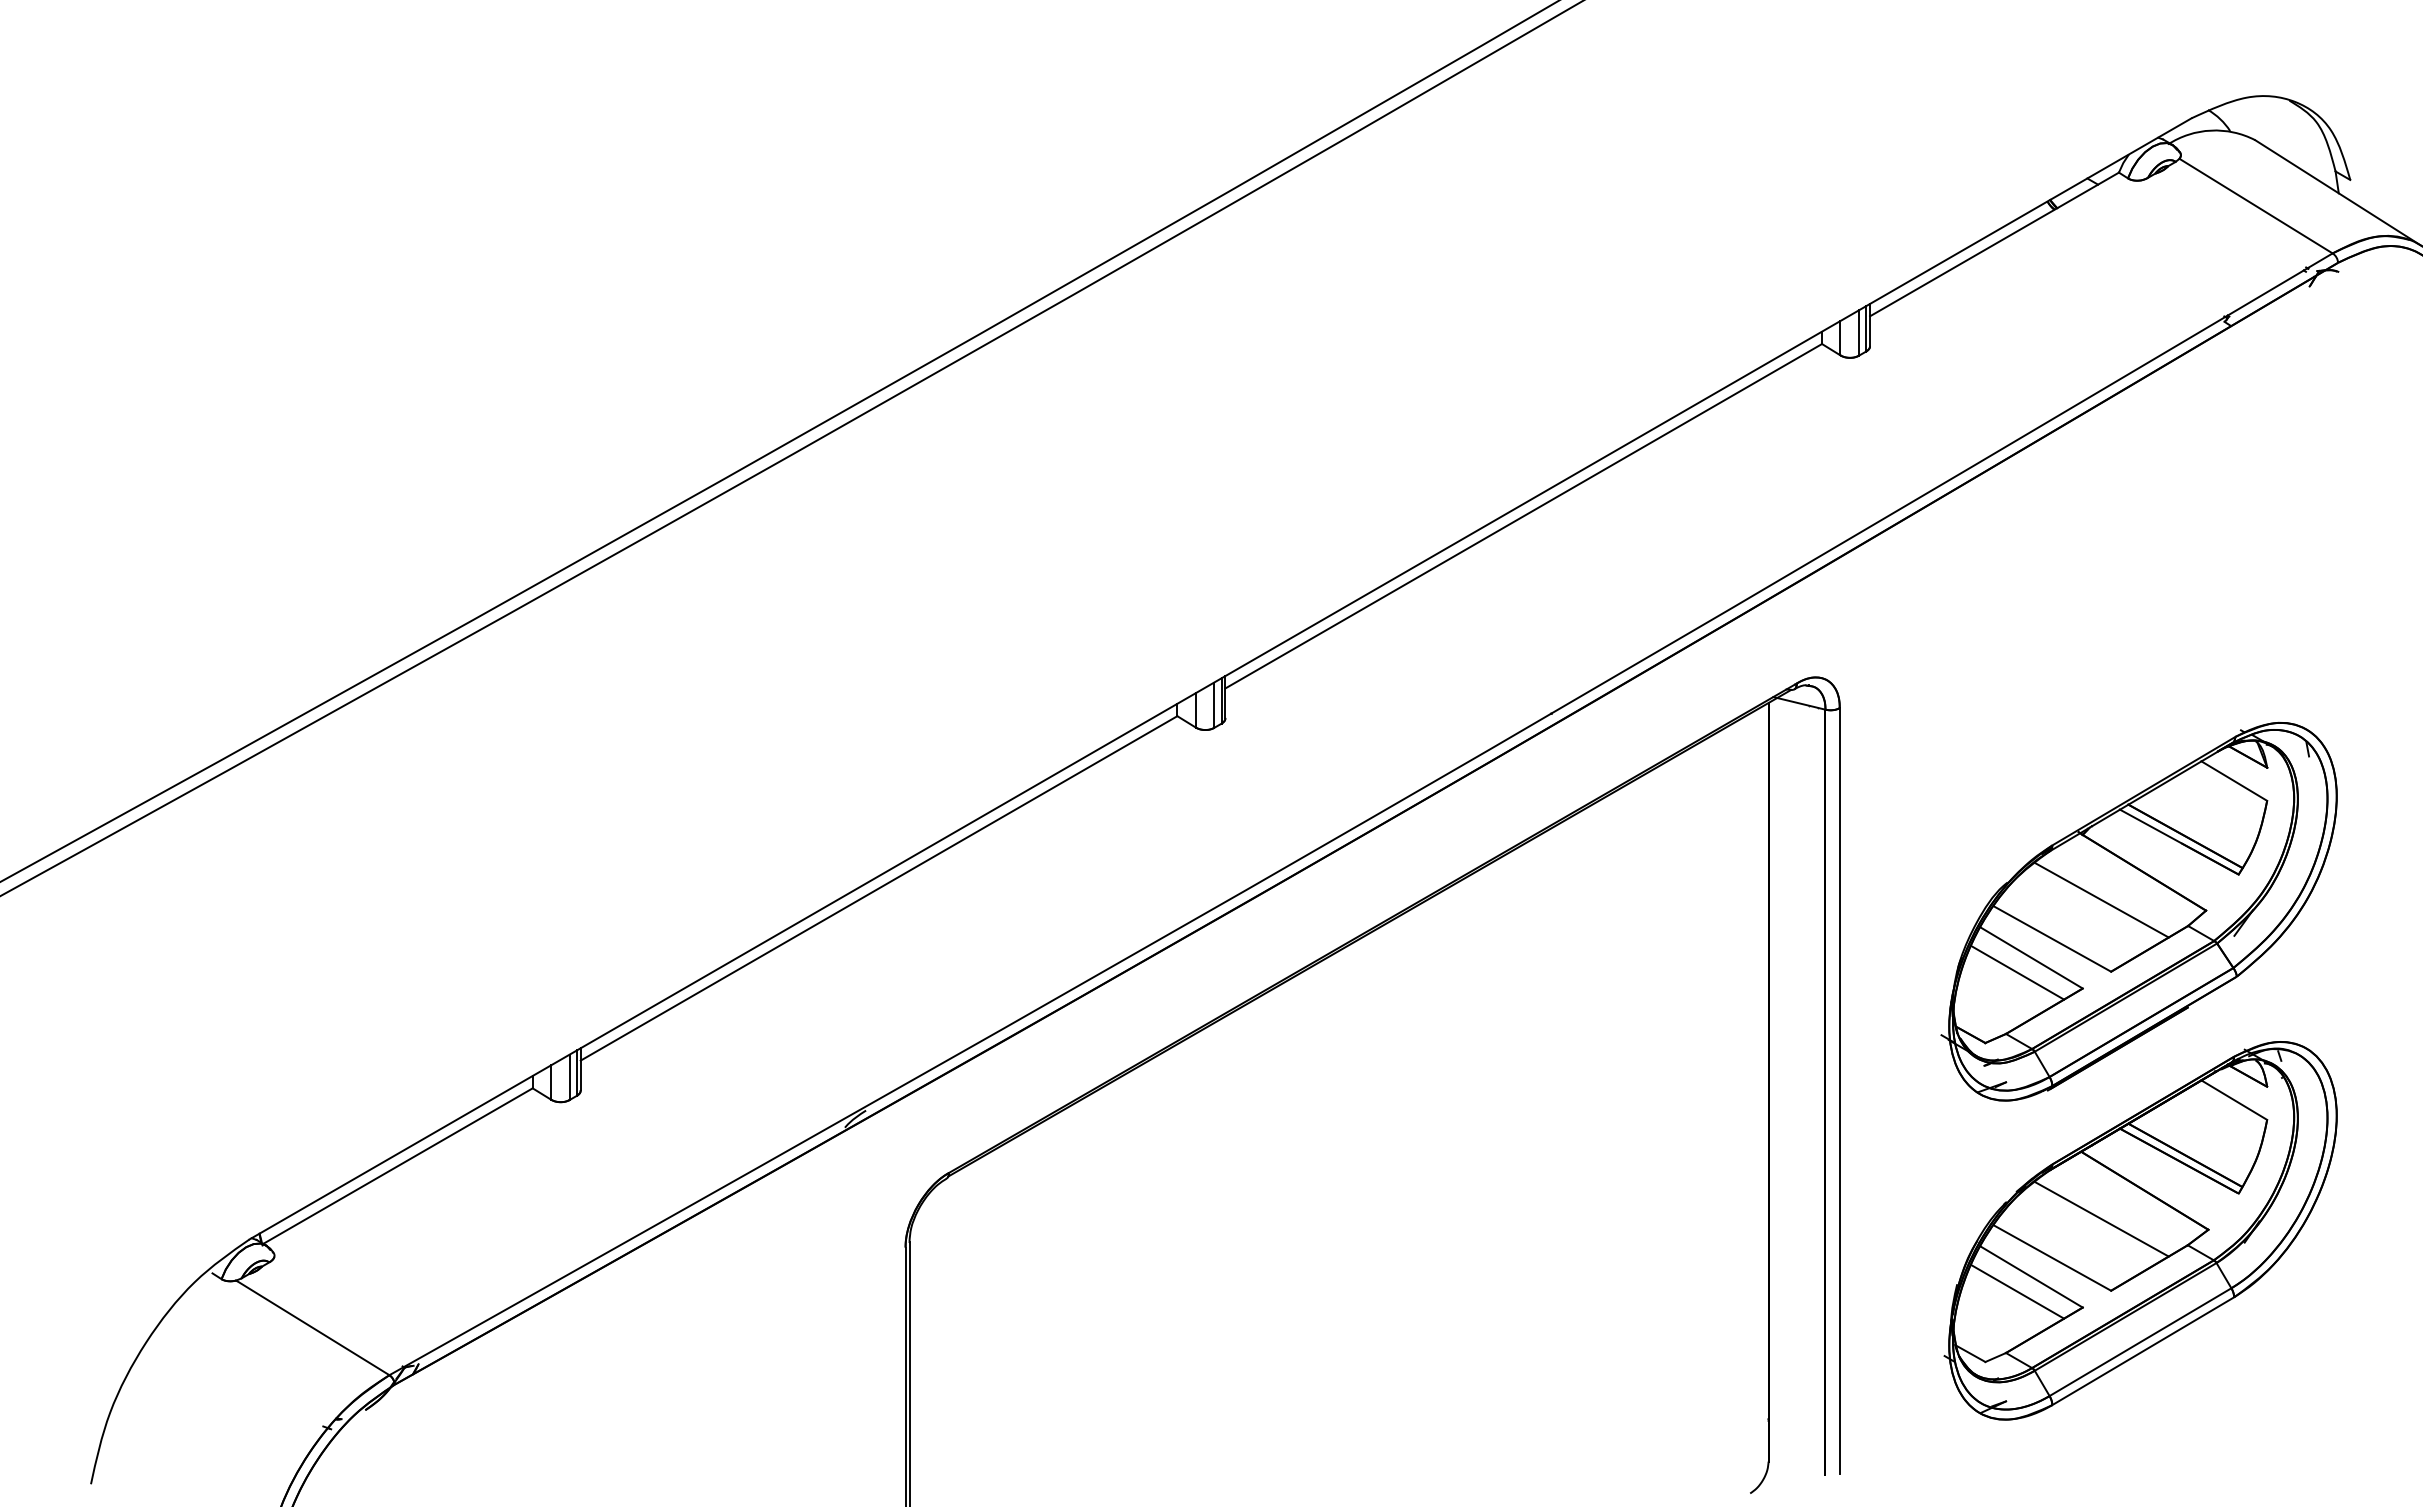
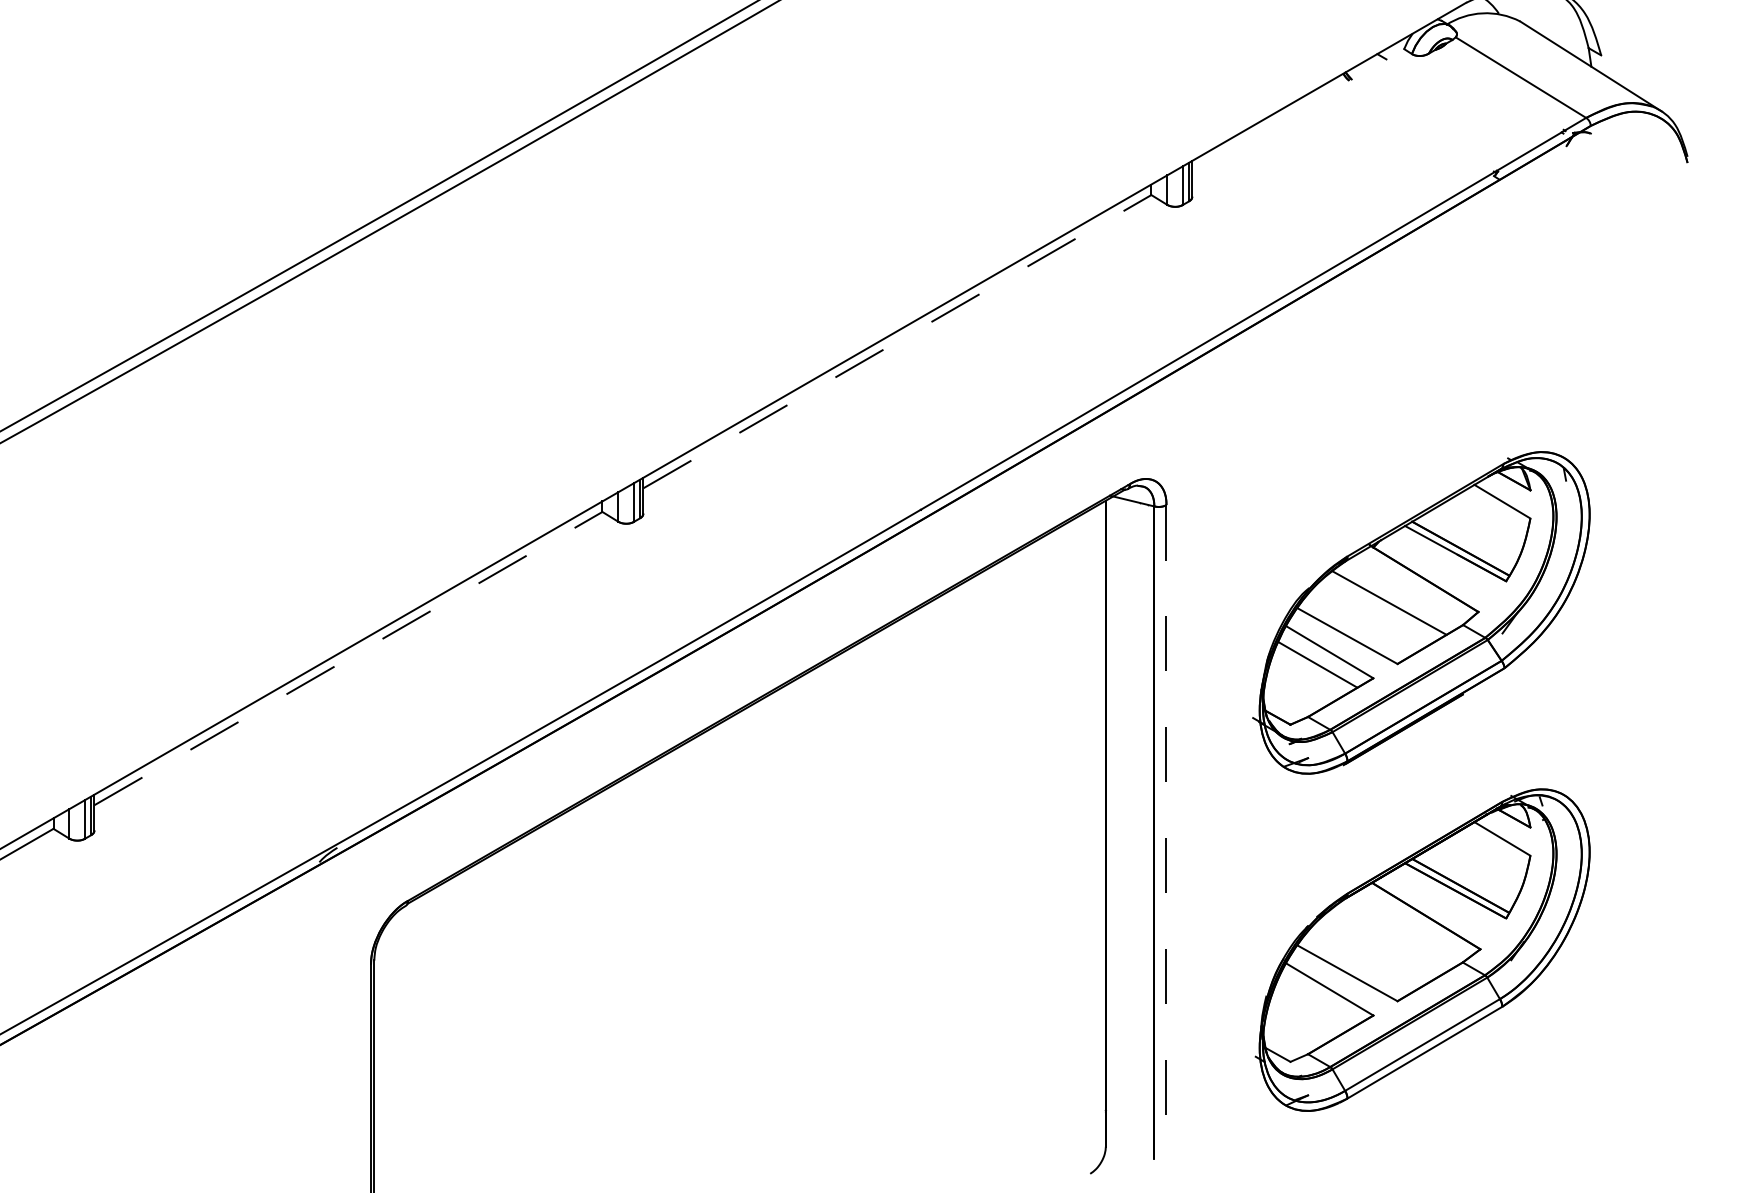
line: (1994, 244) -> (1298, 110), removed
line: (1524, 516) -> (898, 341), solid -> dashed
line: (879, 888) -> (348, 658), solid -> dashed
part: (2138, 911) -> (1420, 612), moved
line: (1839, 1090) -> (1166, 830), solid -> dashed
line: (2101, 1219) -> (1389, 940), removed
line: (2017, 1291) -> (1317, 1001), removed

